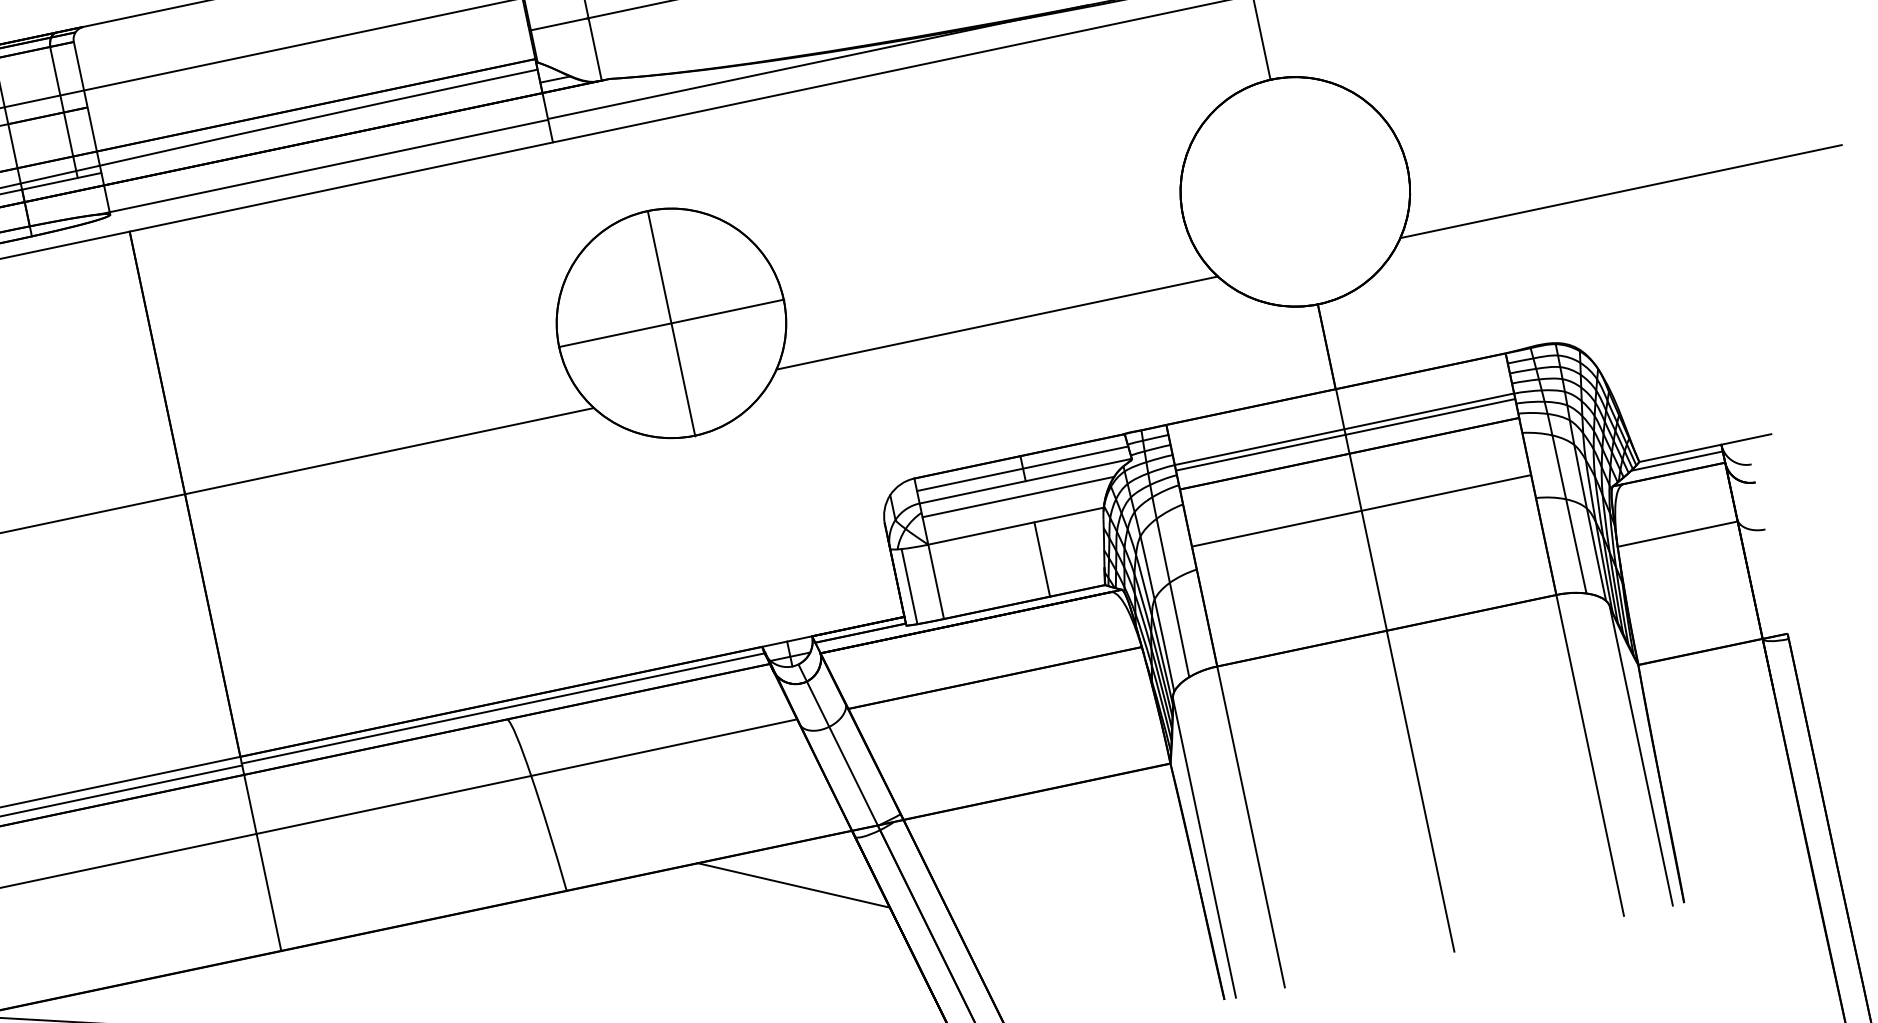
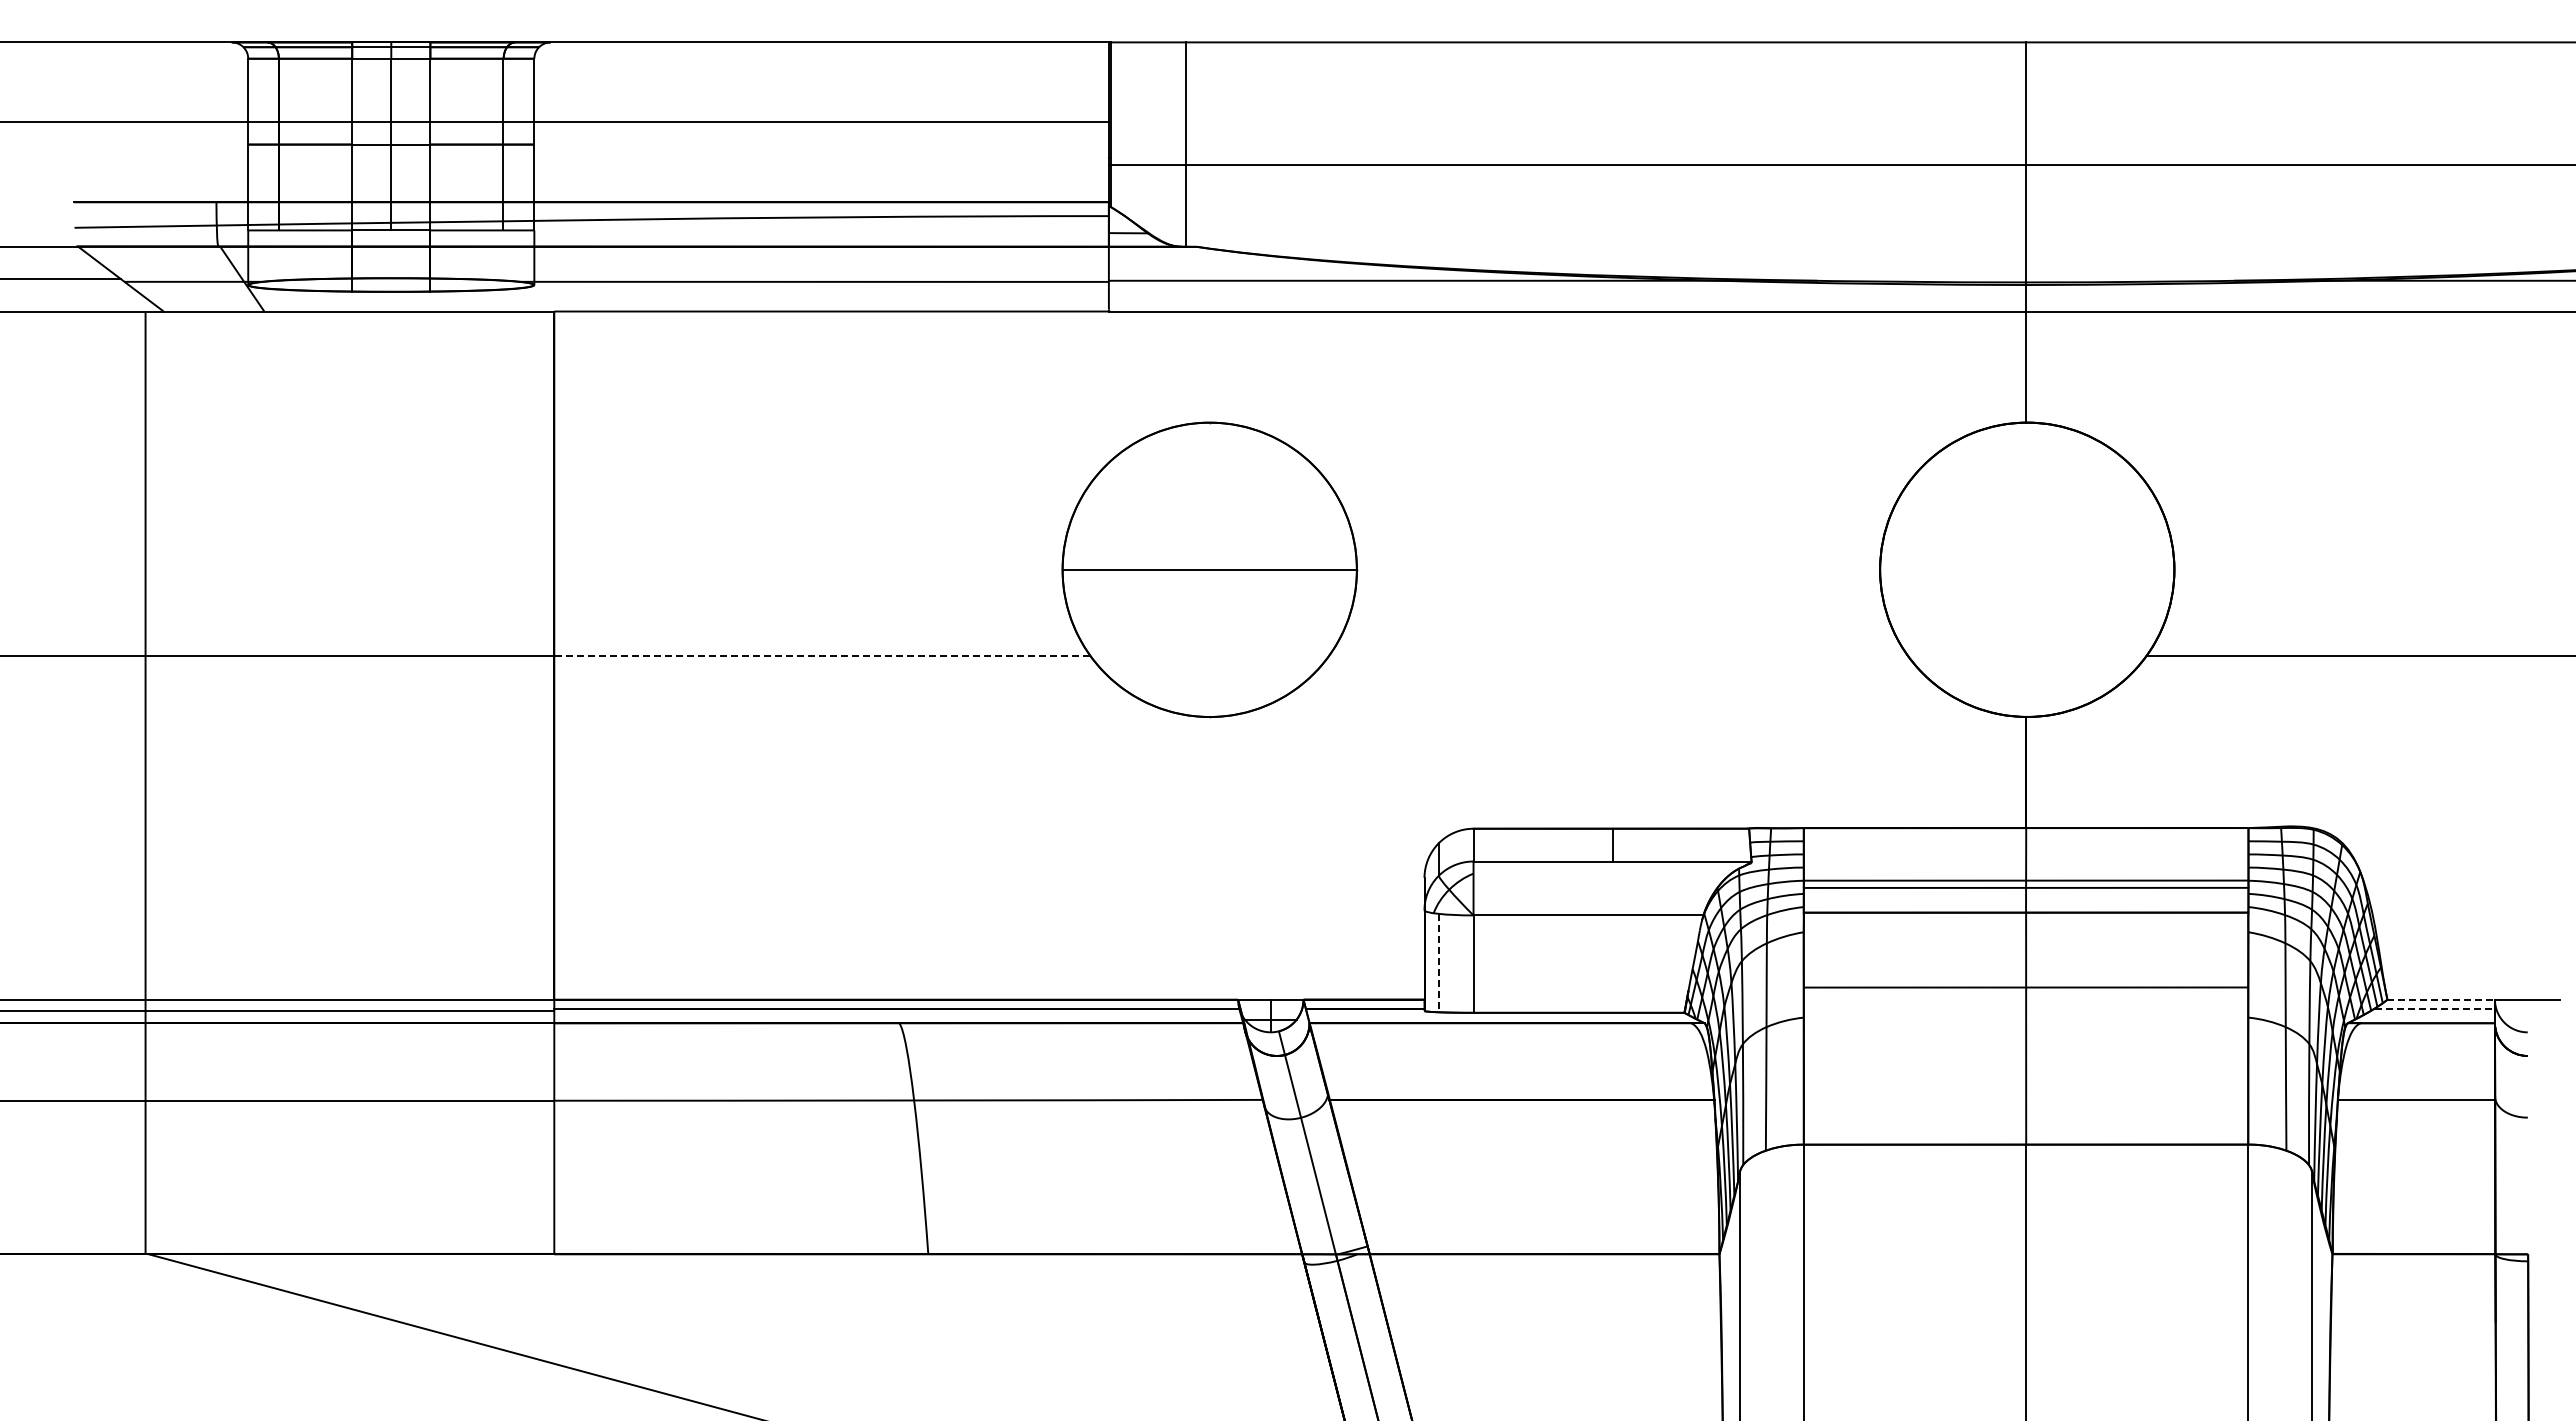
line: (671, 323) -> (1209, 569), removed
line: (997, 323) -> (1618, 655), removed
line: (389, 451) -> (822, 655), solid -> dashed
line: (1680, 453) -> (2441, 999), solid -> dashed
line: (1677, 461) -> (2435, 1008), solid -> dashed
line: (1022, 469) -> (1611, 845), removed
line: (1017, 497) -> (1598, 879), removed
line: (1042, 559) -> (1612, 963), removed
line: (909, 587) -> (1438, 963), solid -> dashed
line: (793, 885) -> (1214, 1307), removed

